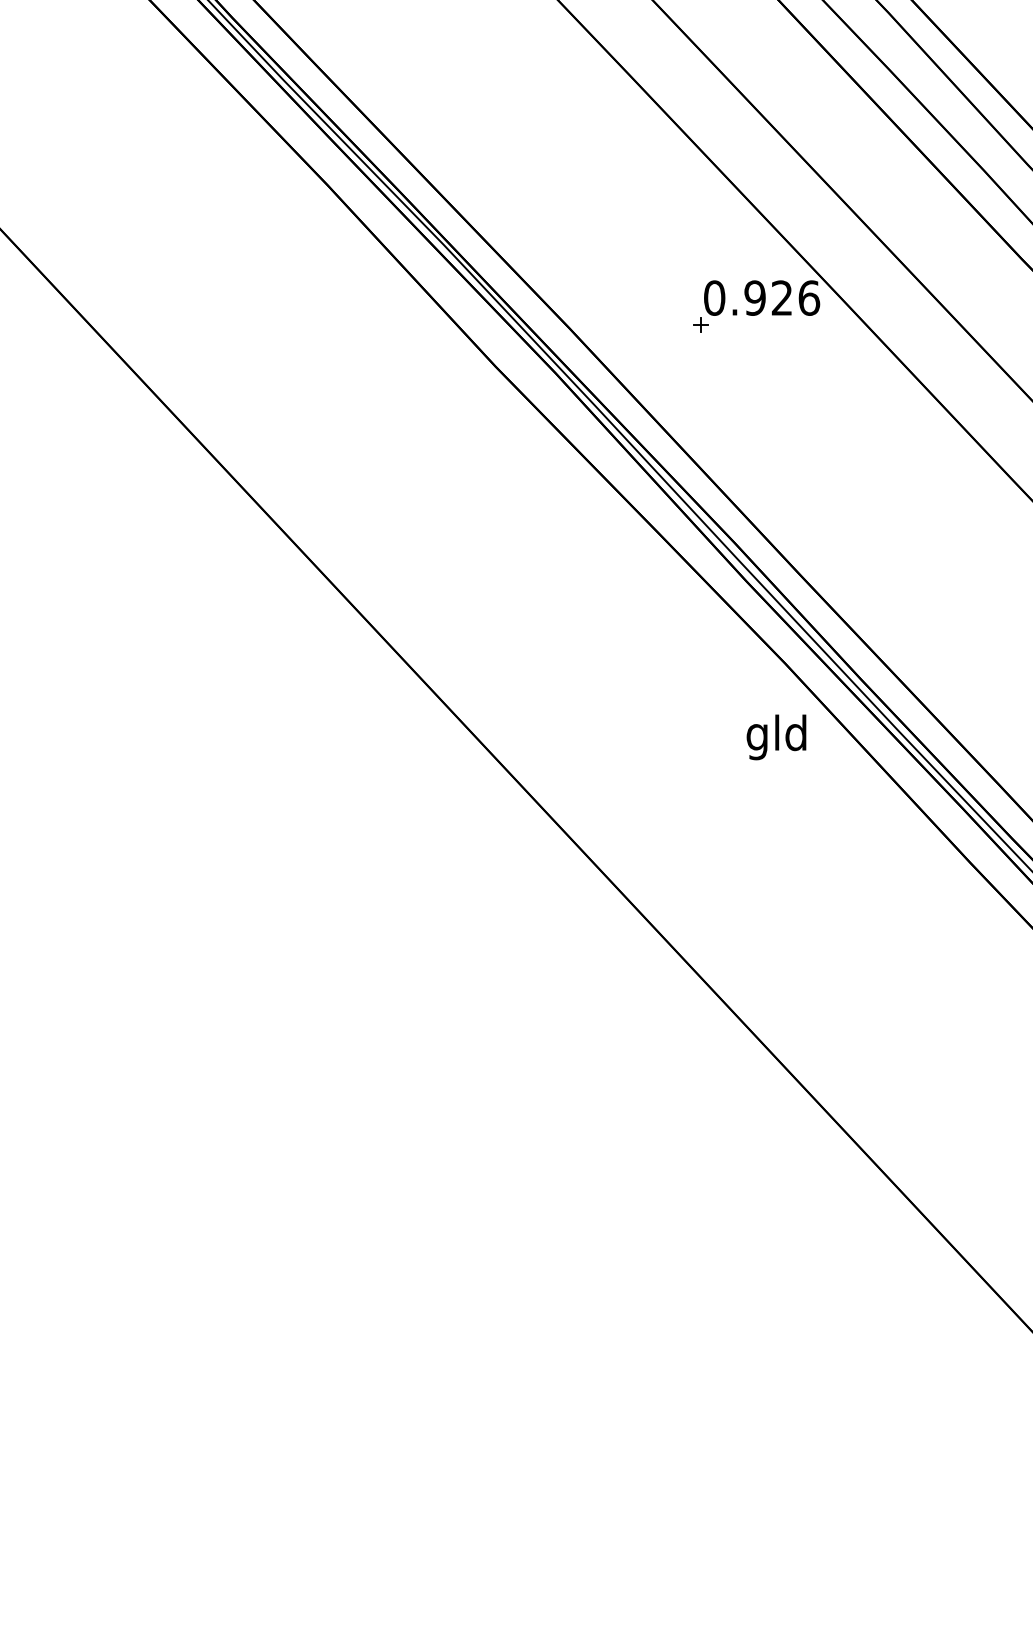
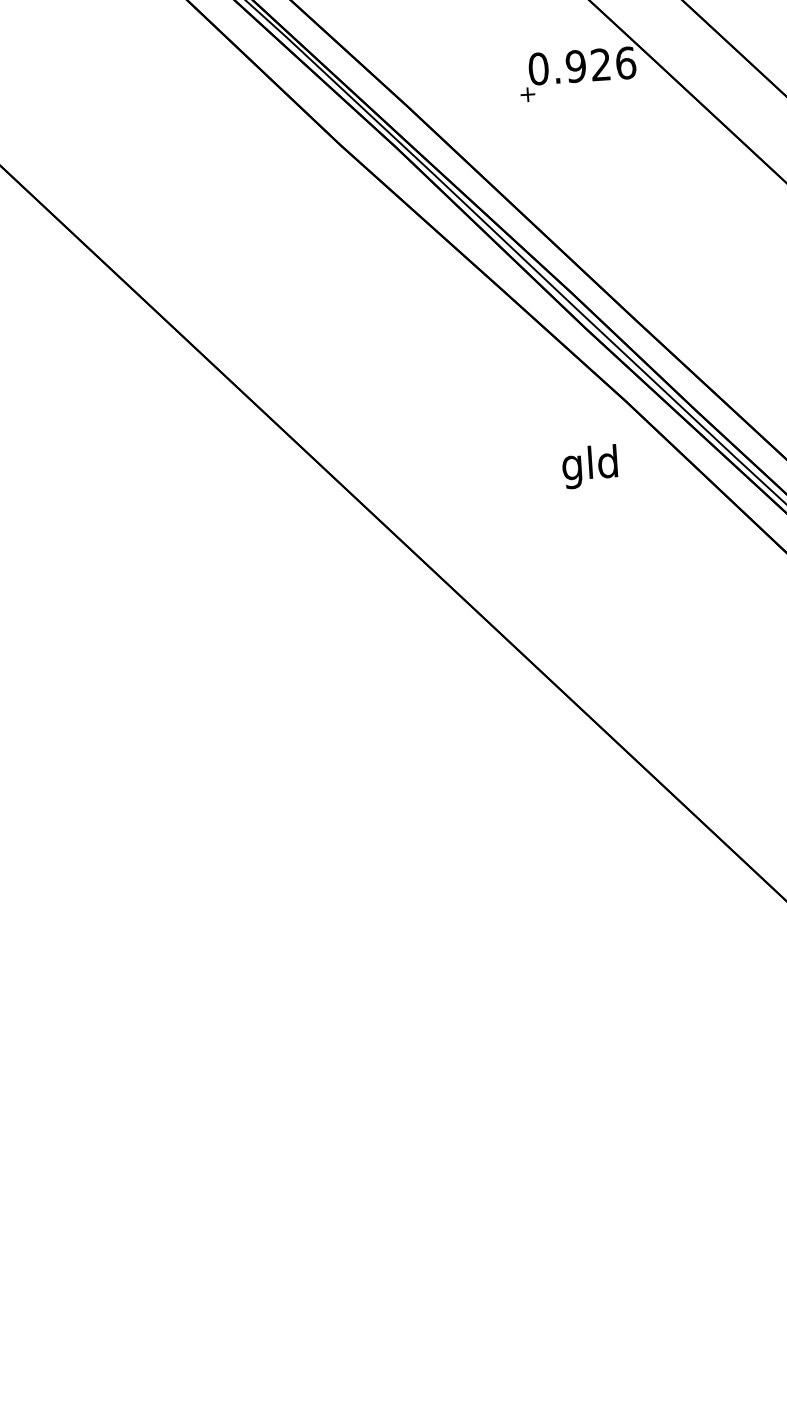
text: (776, 737) -> (590, 466), moved

